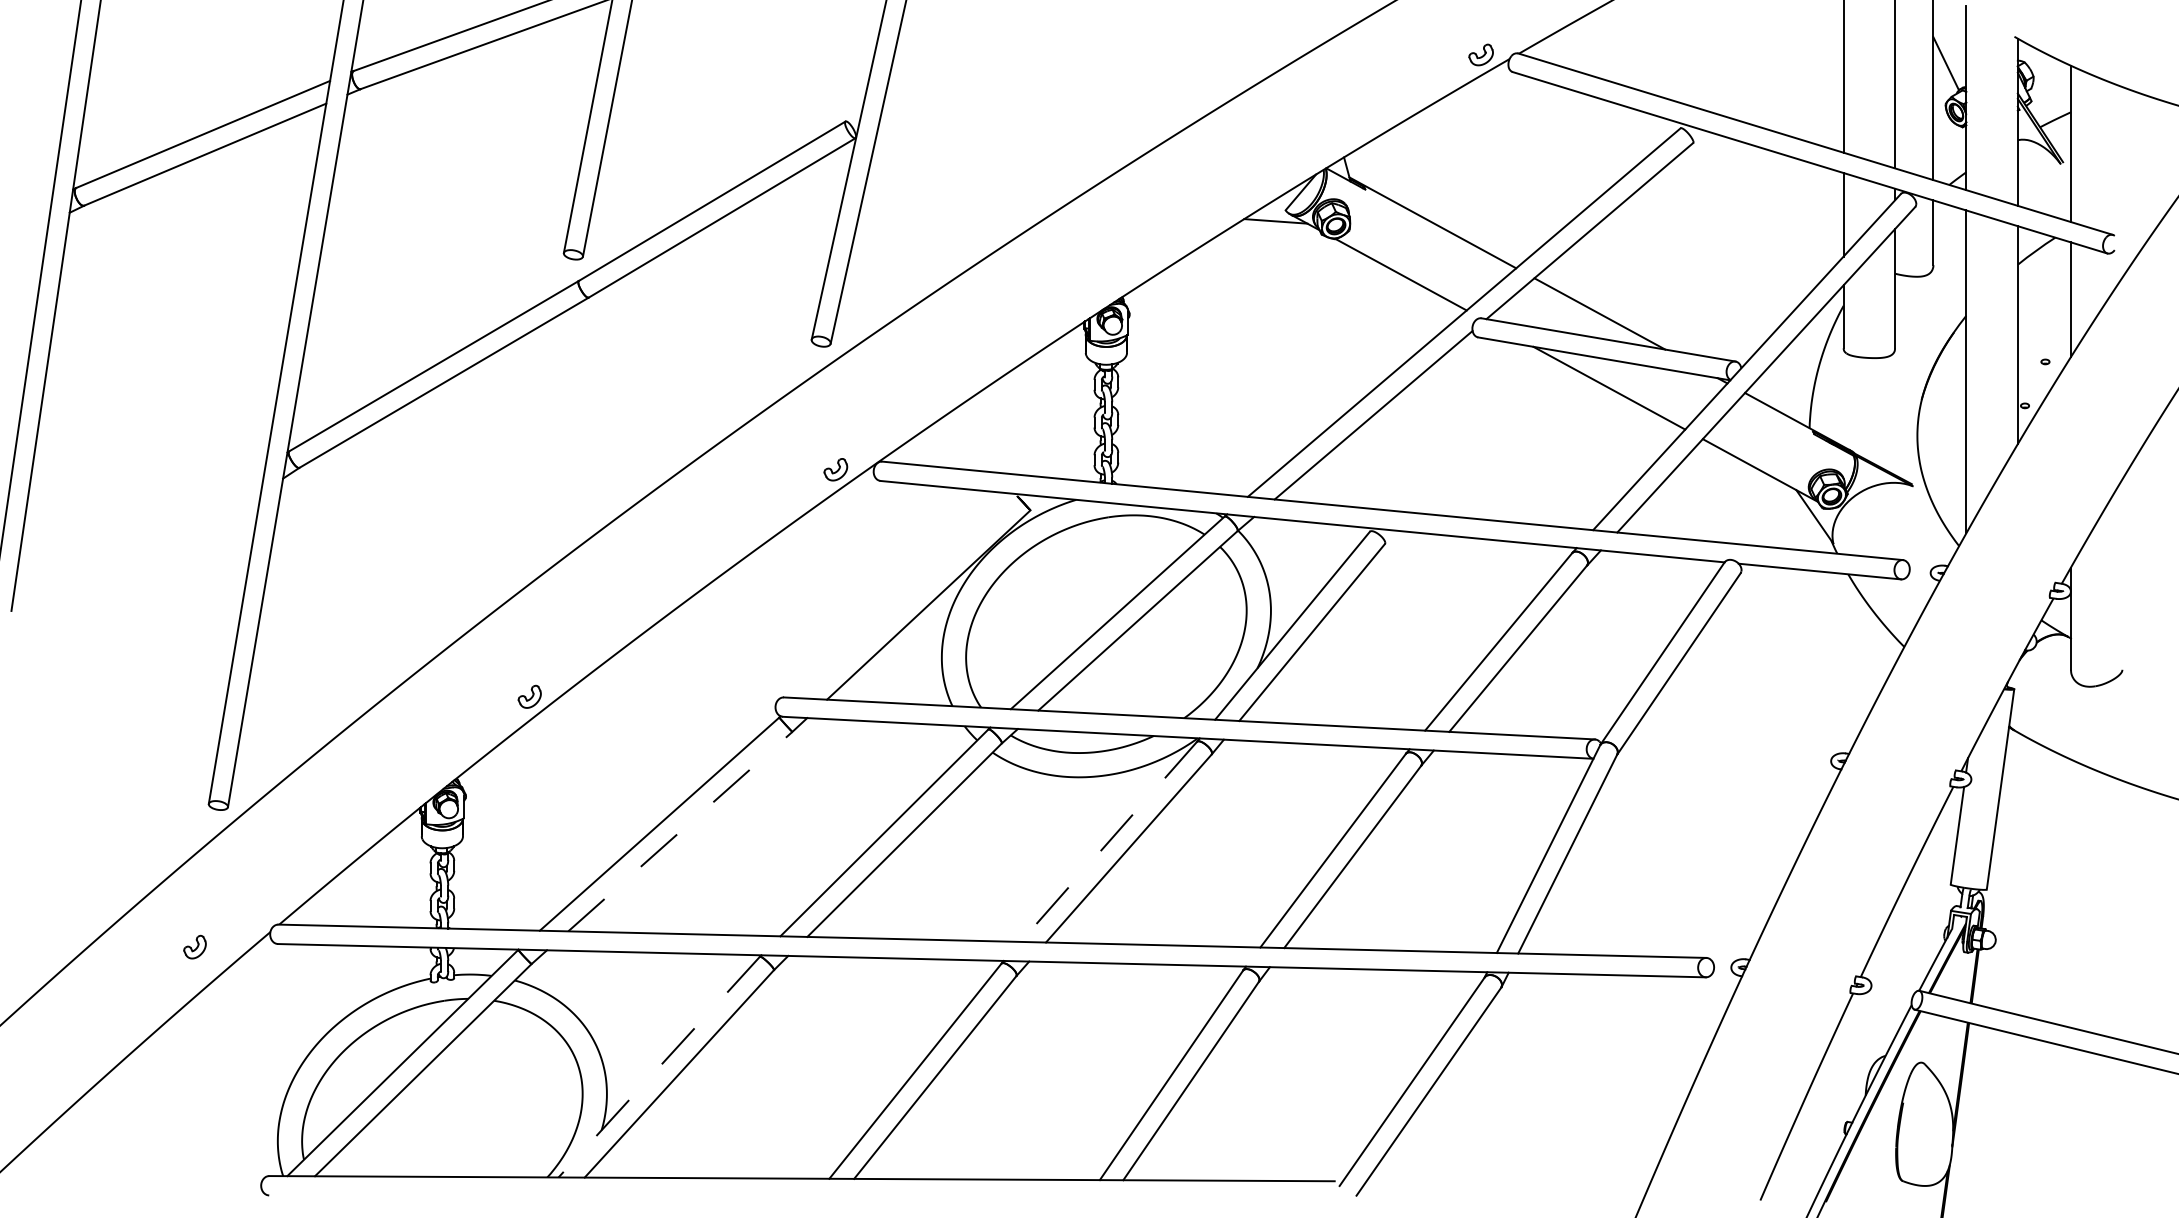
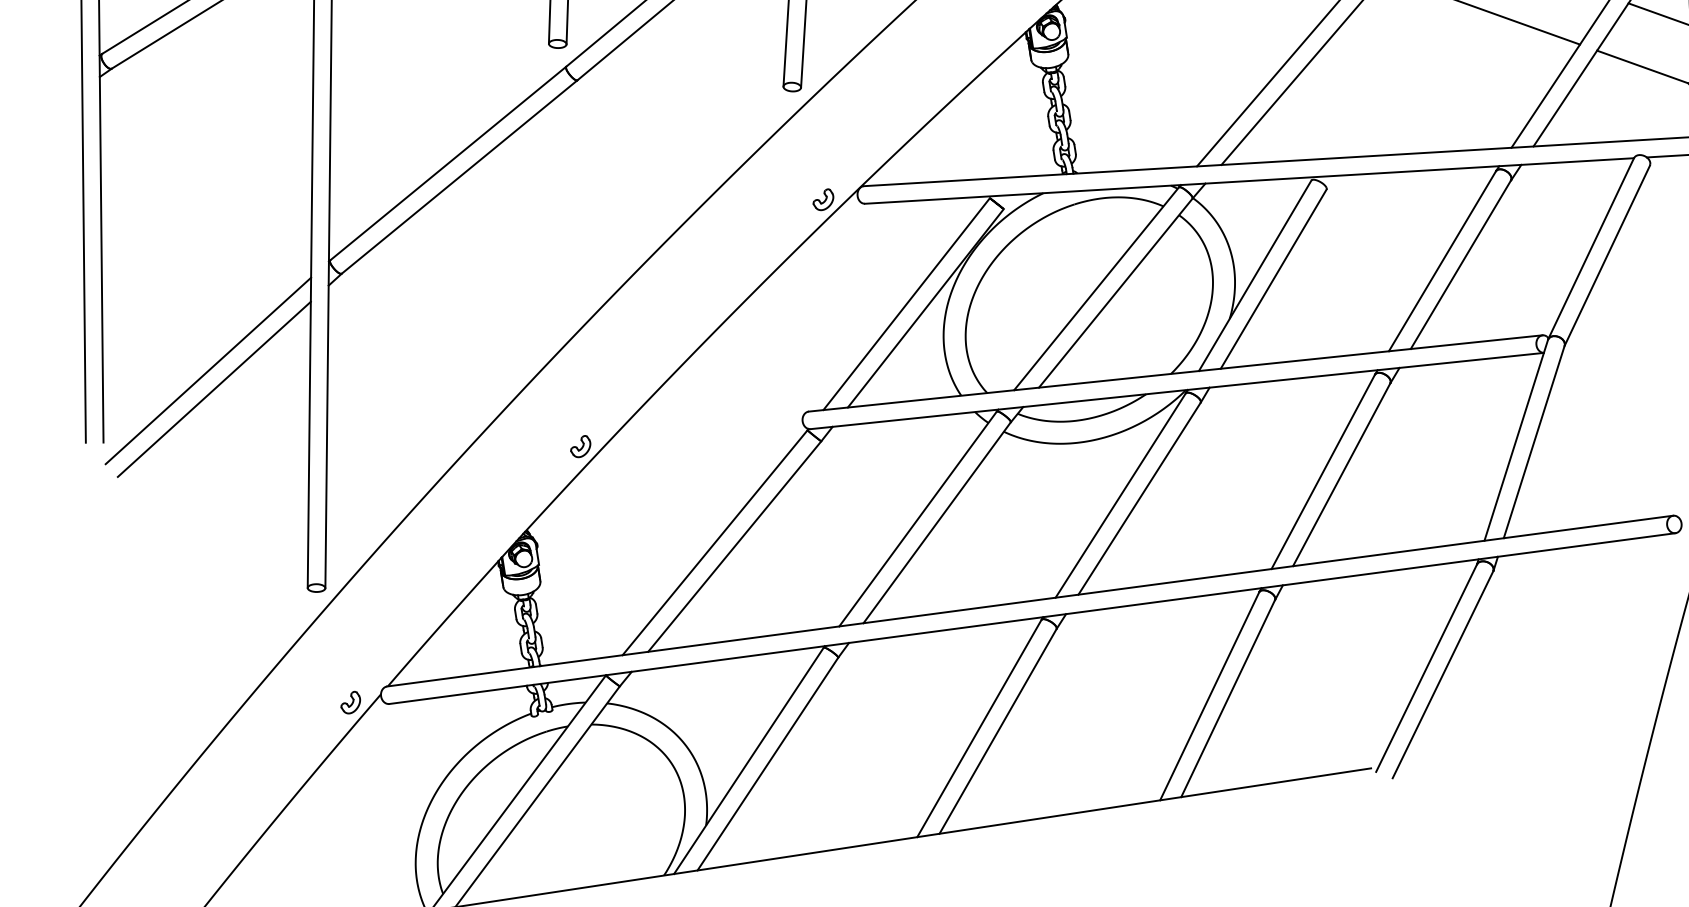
line: (137, 550) -> (208, 370), added
line: (140, 571) -> (213, 389), added
line: (908, 597) -> (906, 304), added
line: (680, 831) -> (734, 546), dashed -> solid
line: (1108, 842) -> (1120, 496), dashed -> solid
part: (194, 946) -> (350, 702), moved
line: (658, 1067) -> (748, 761), dashed -> solid

